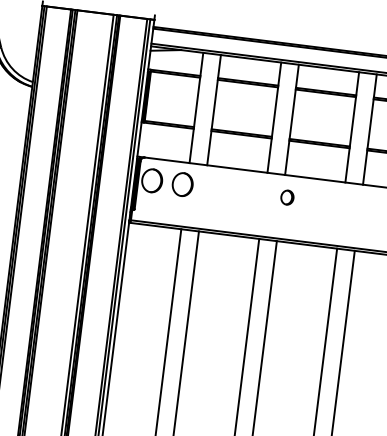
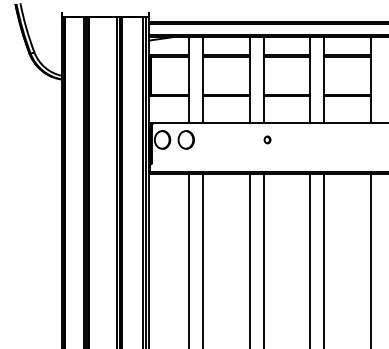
part: (287, 197) -> (267, 139), size x0.62

